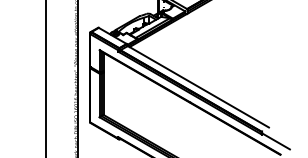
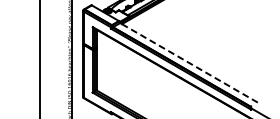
line: (197, 86) -> (188, 62), solid -> dashed

